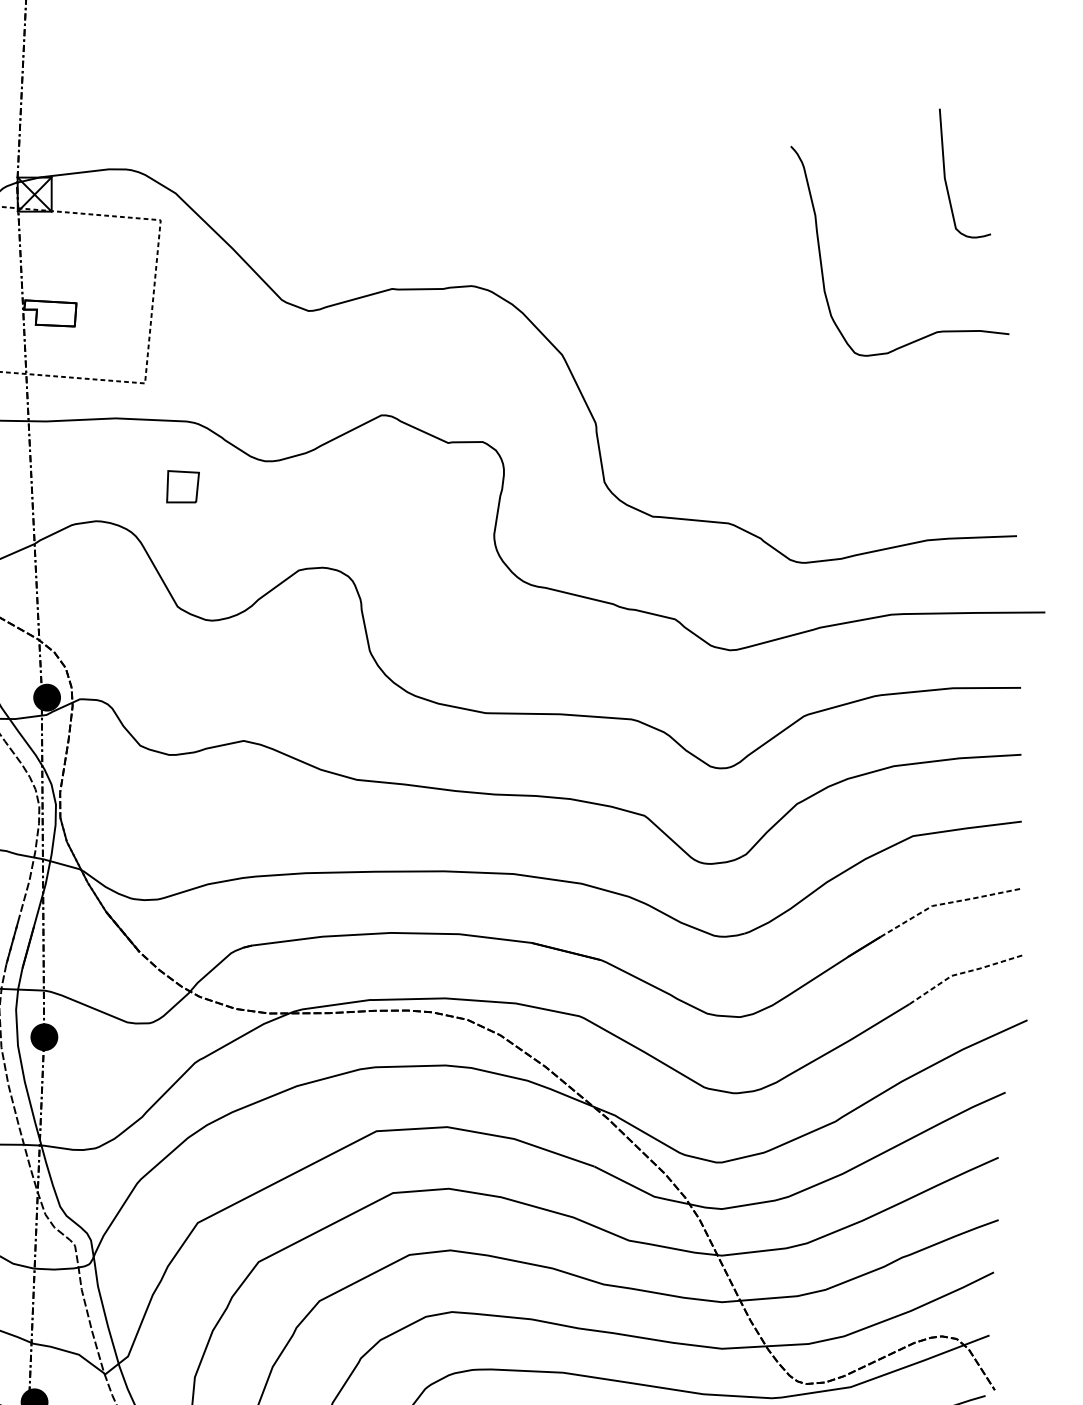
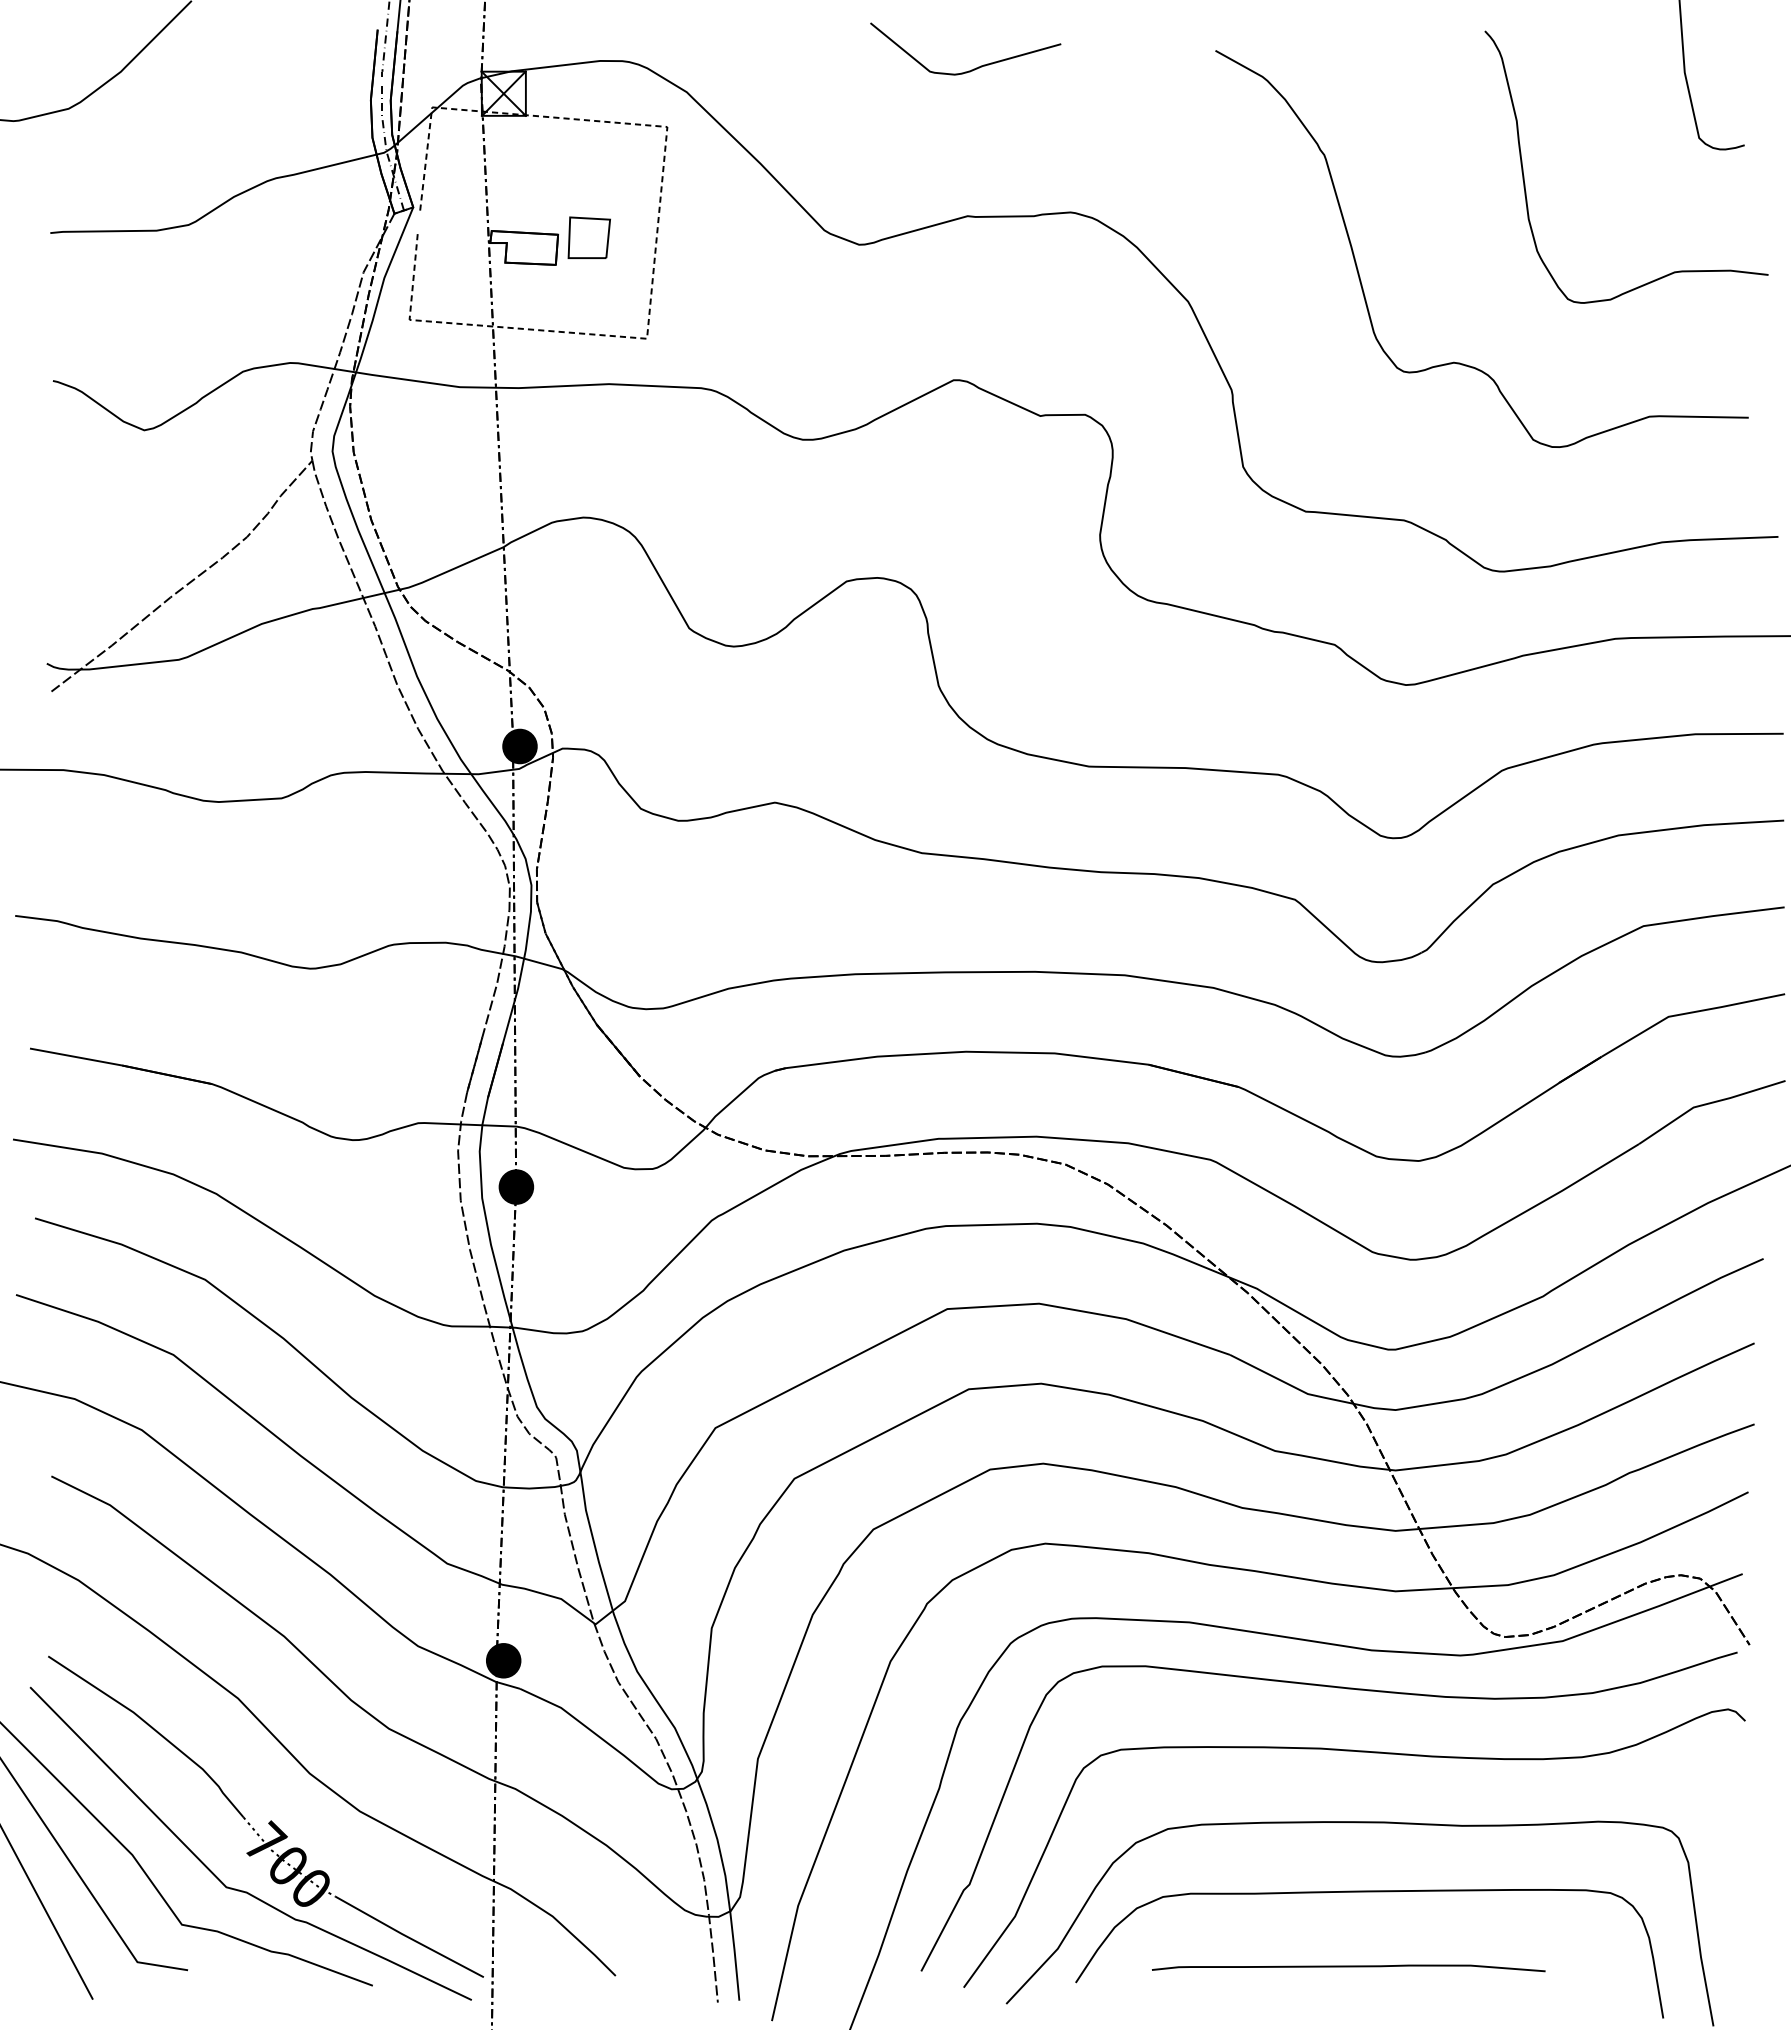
curve: (396, 175) -> (973, 68), added
curve: (771, 401) -> (1460, 362), added
part: (182, 486) -> (588, 237), moved
line: (947, 903) -> (1688, 1013), dashed -> solid
line: (963, 972) -> (1708, 1103), dashed -> solid

